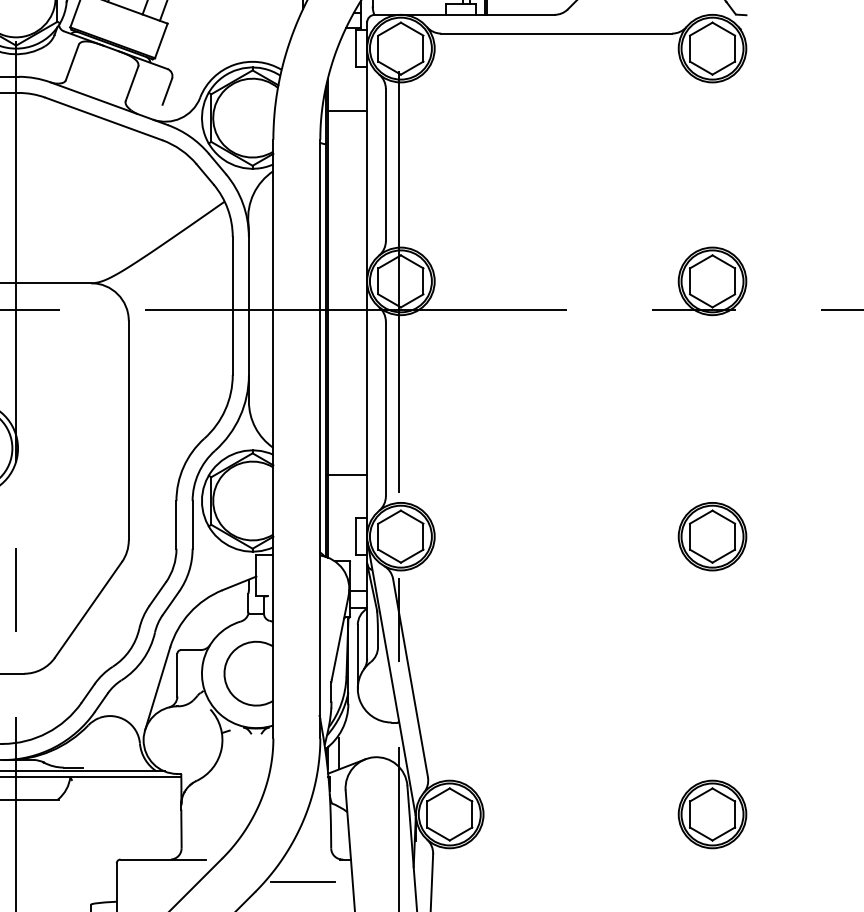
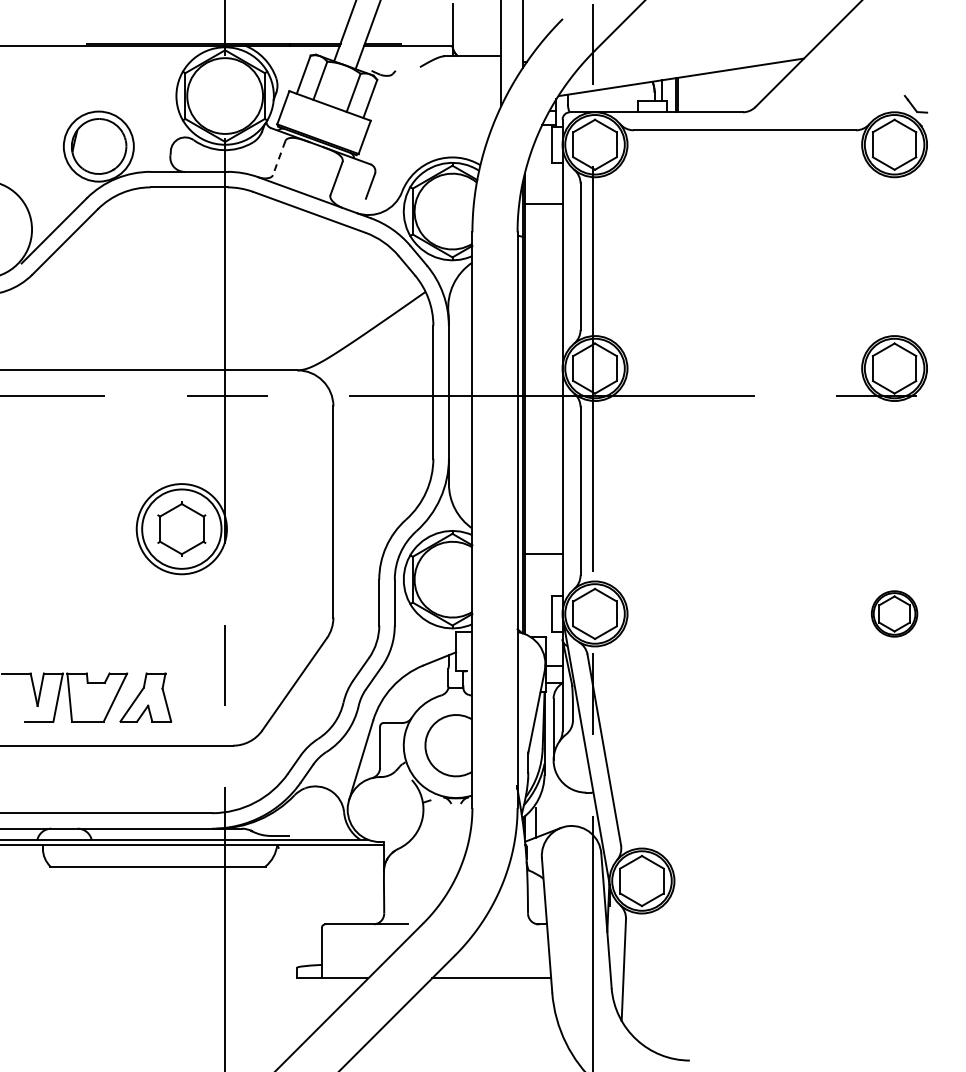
line: (72, 62) -> (279, 158), solid -> dashed
part: (712, 536) -> (894, 613), size x0.7
part: (712, 813) -> (894, 880), removed
line: (302, 882) -> (500, 946), removed

